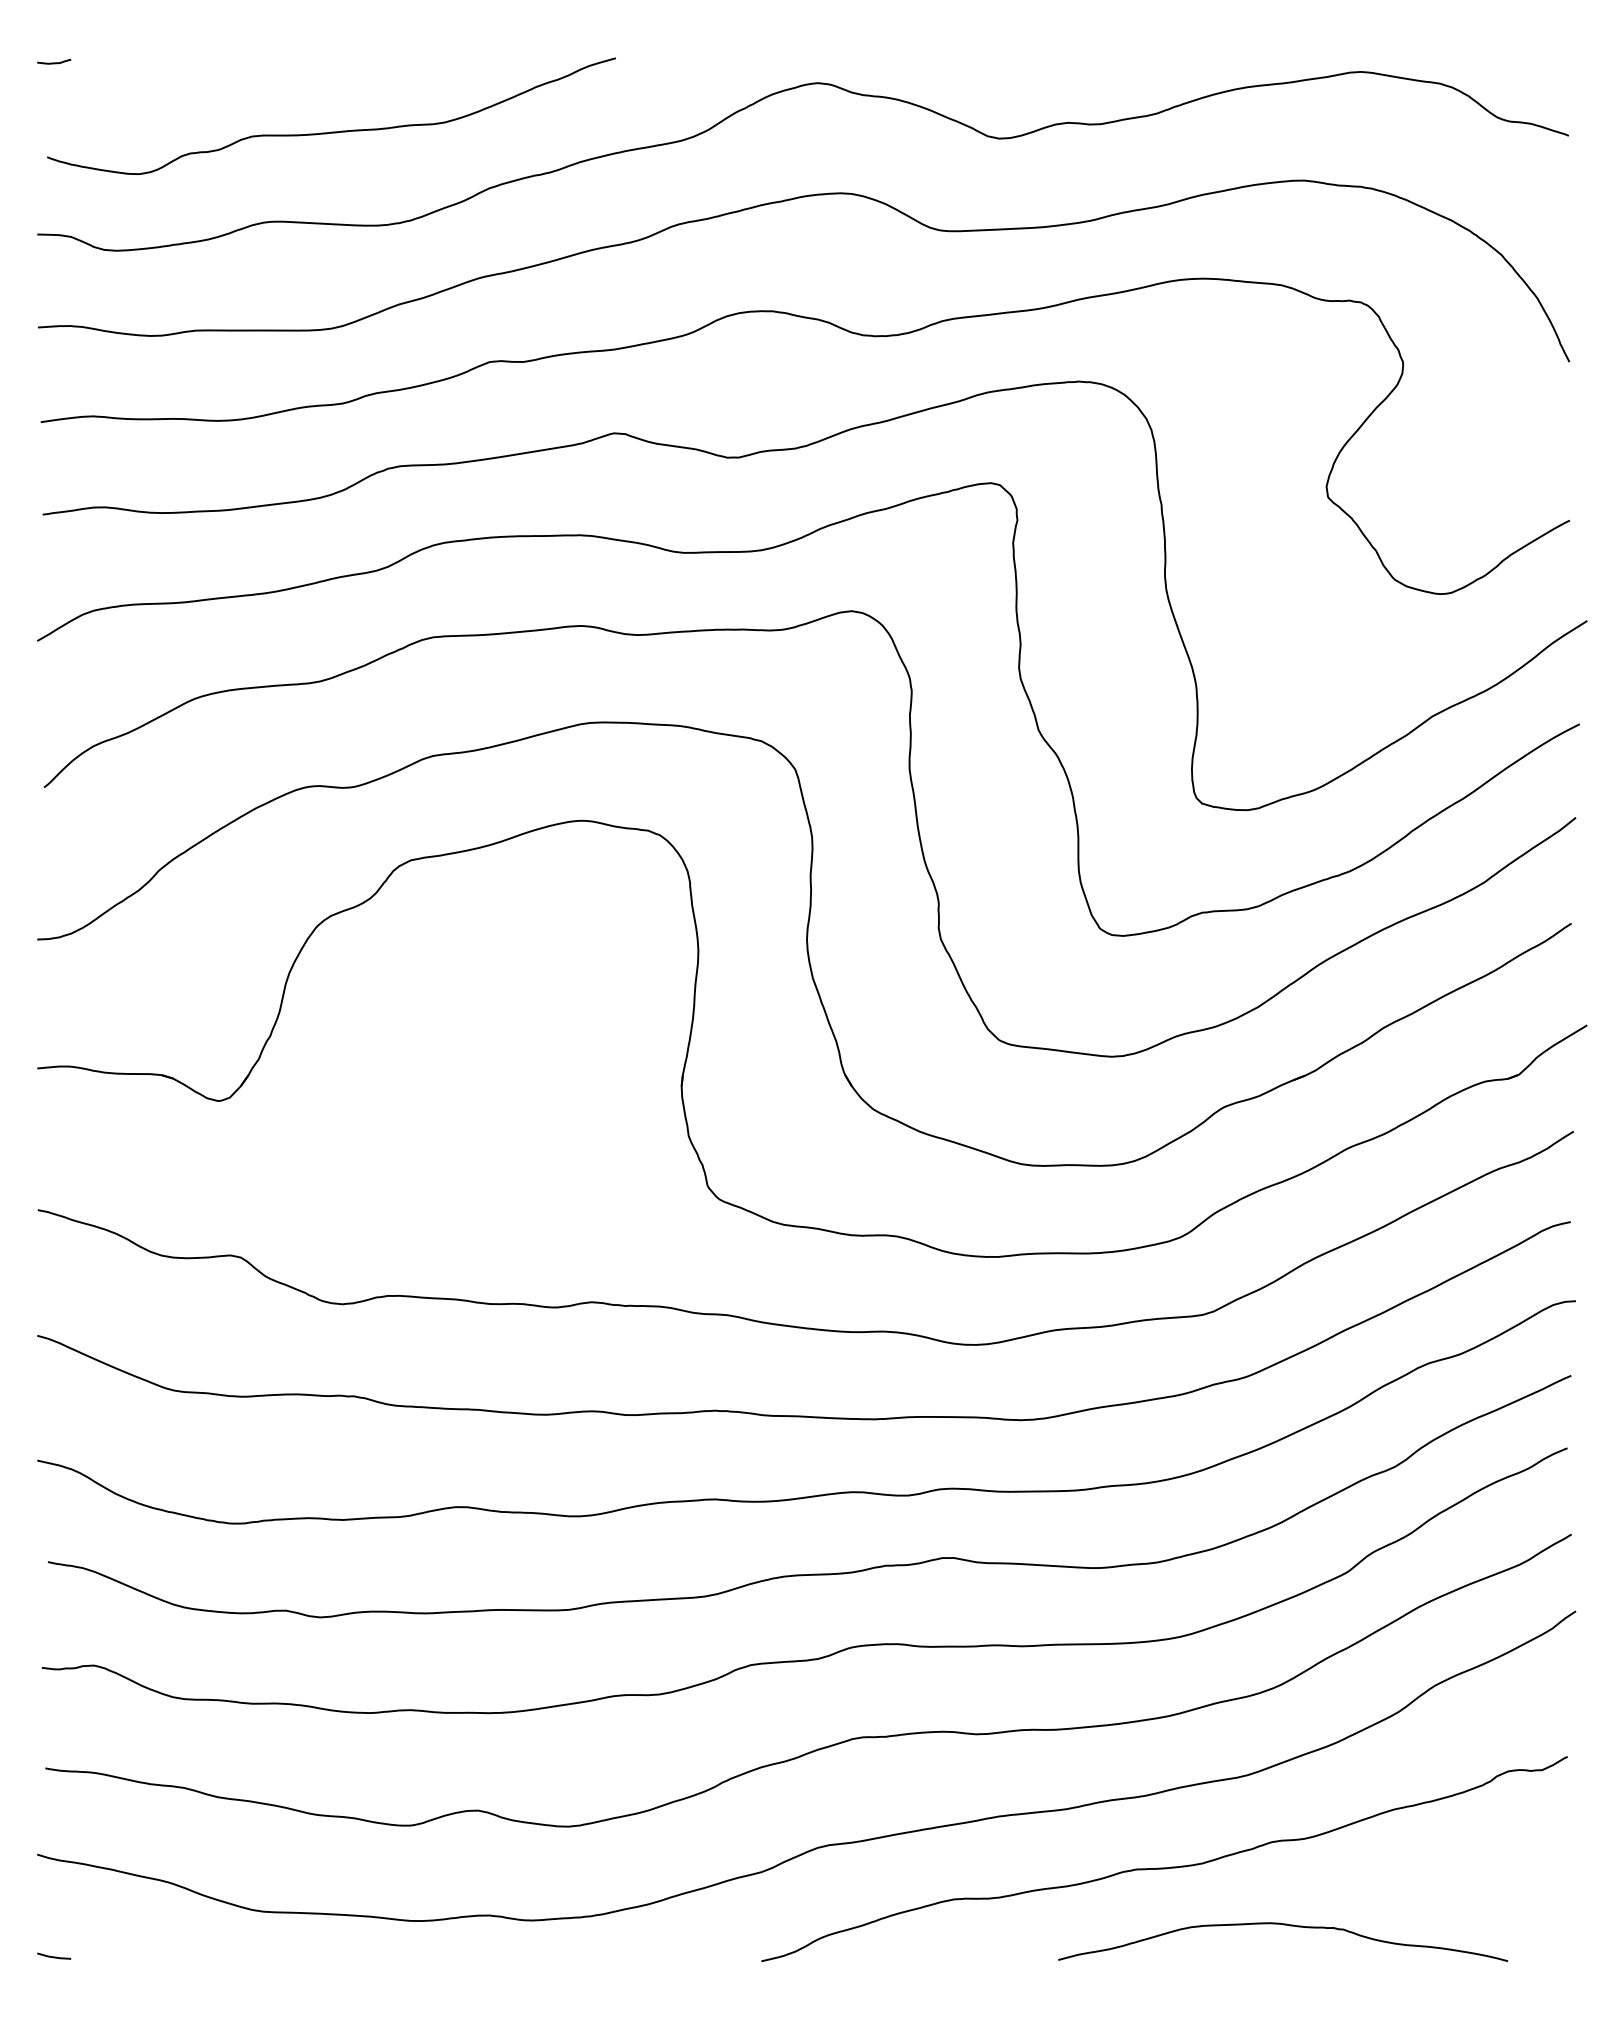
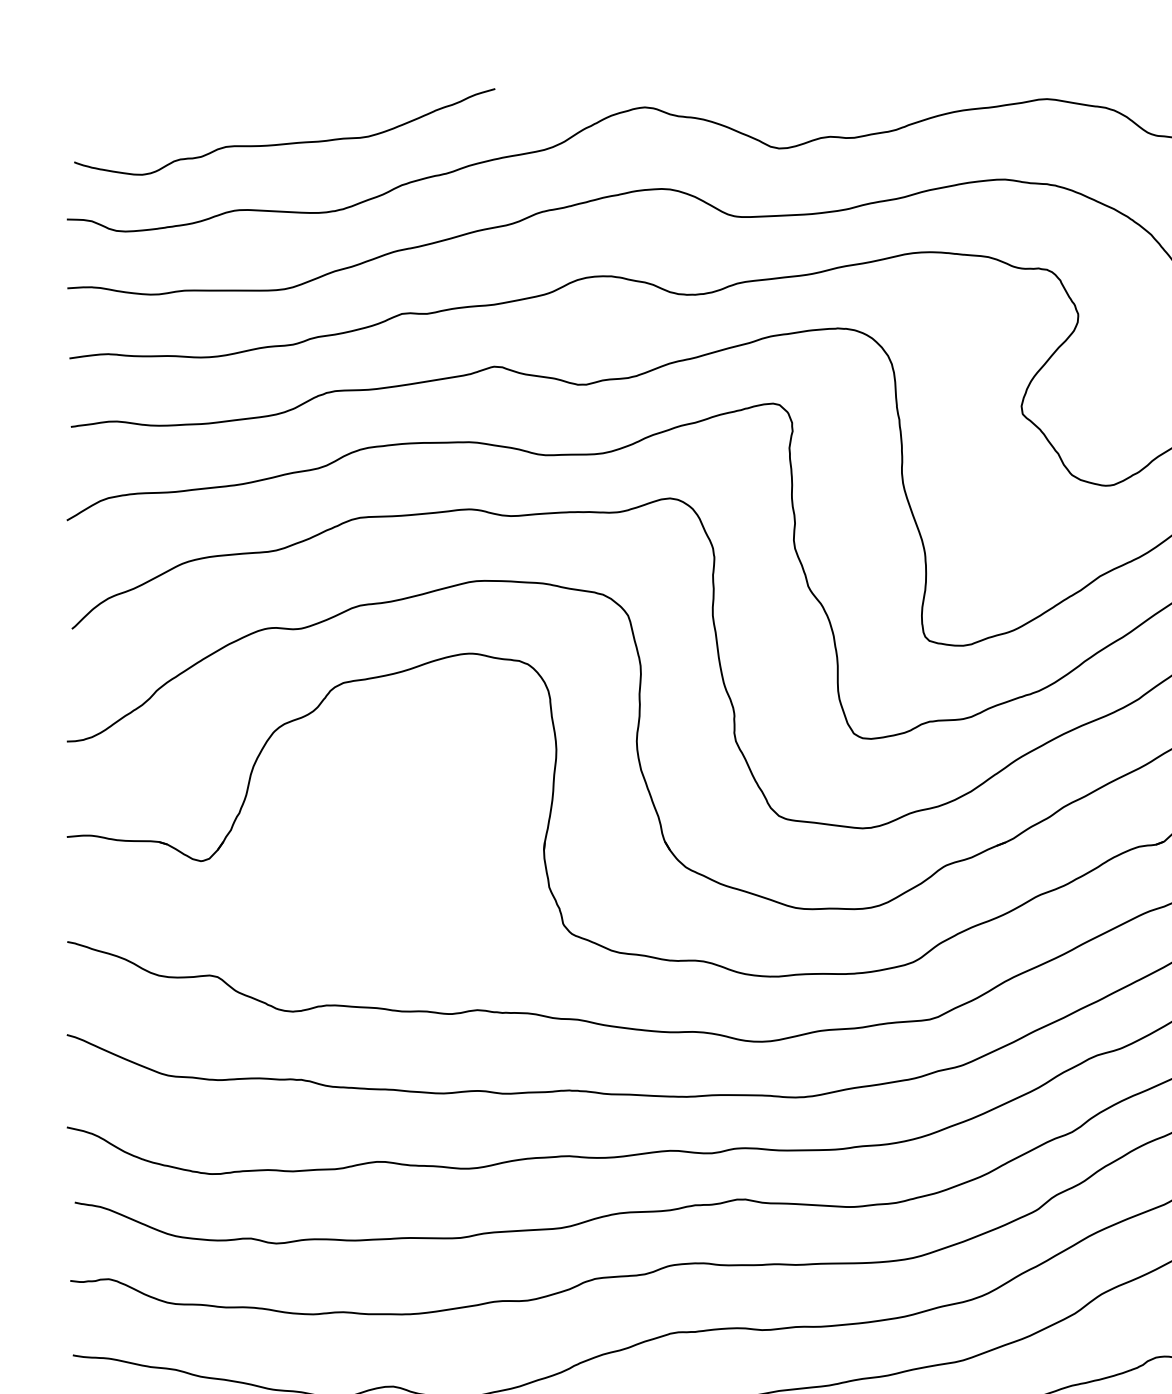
curve: (54, 62) -> (79, 92), removed

